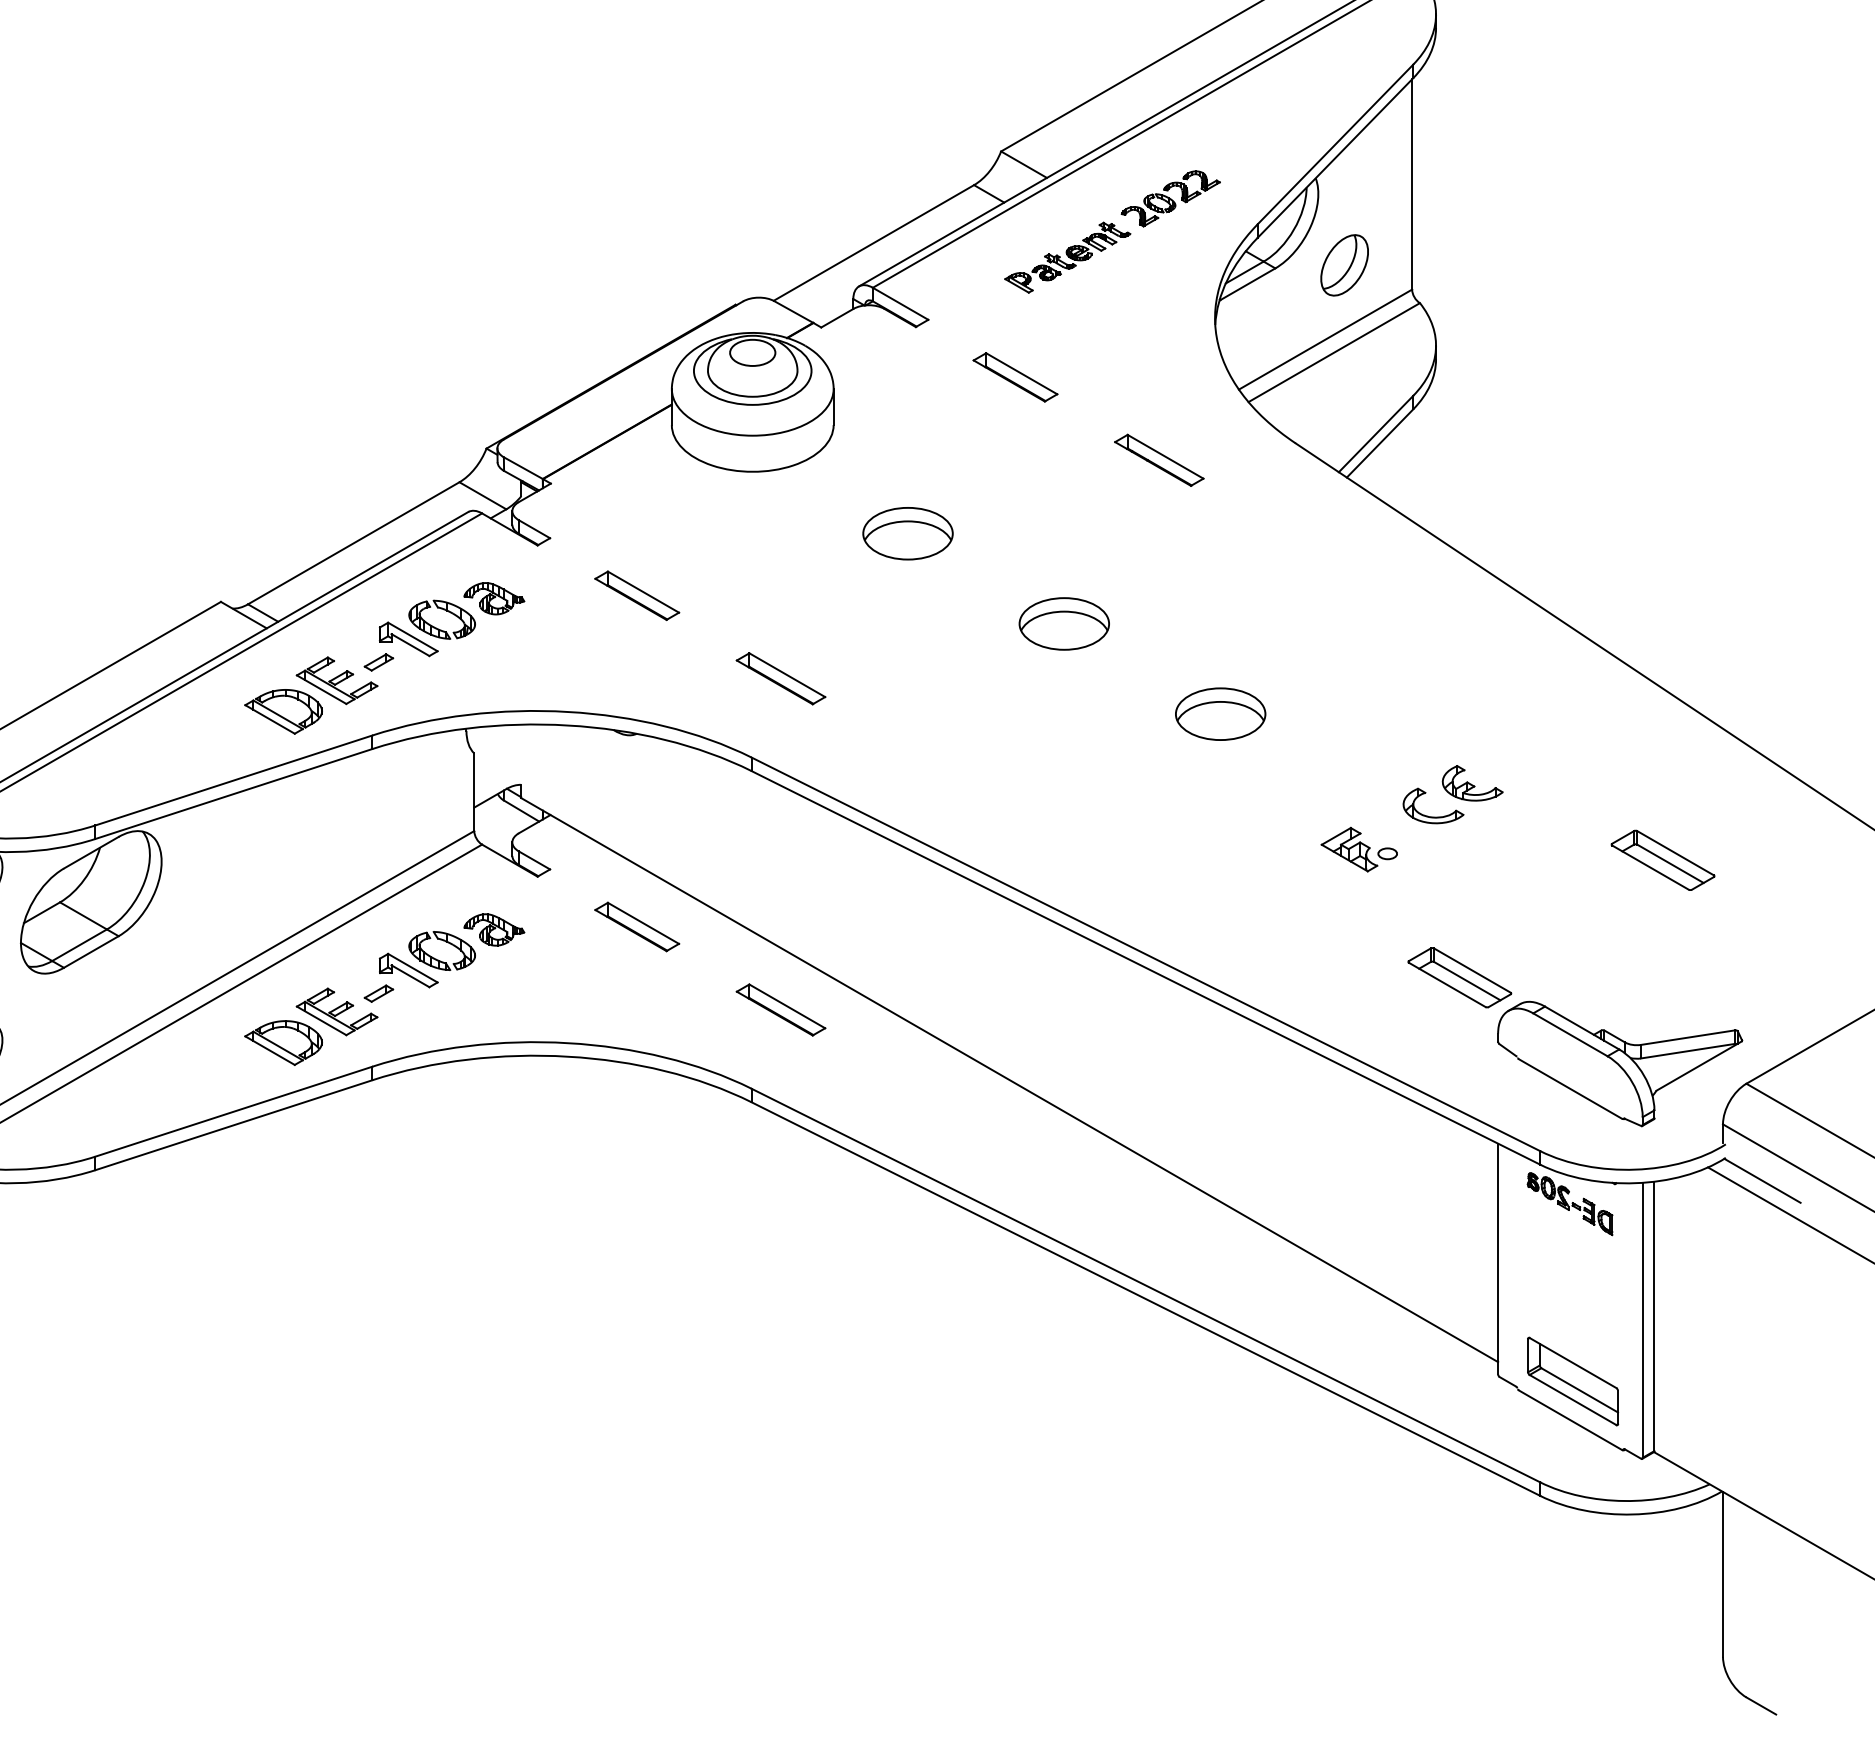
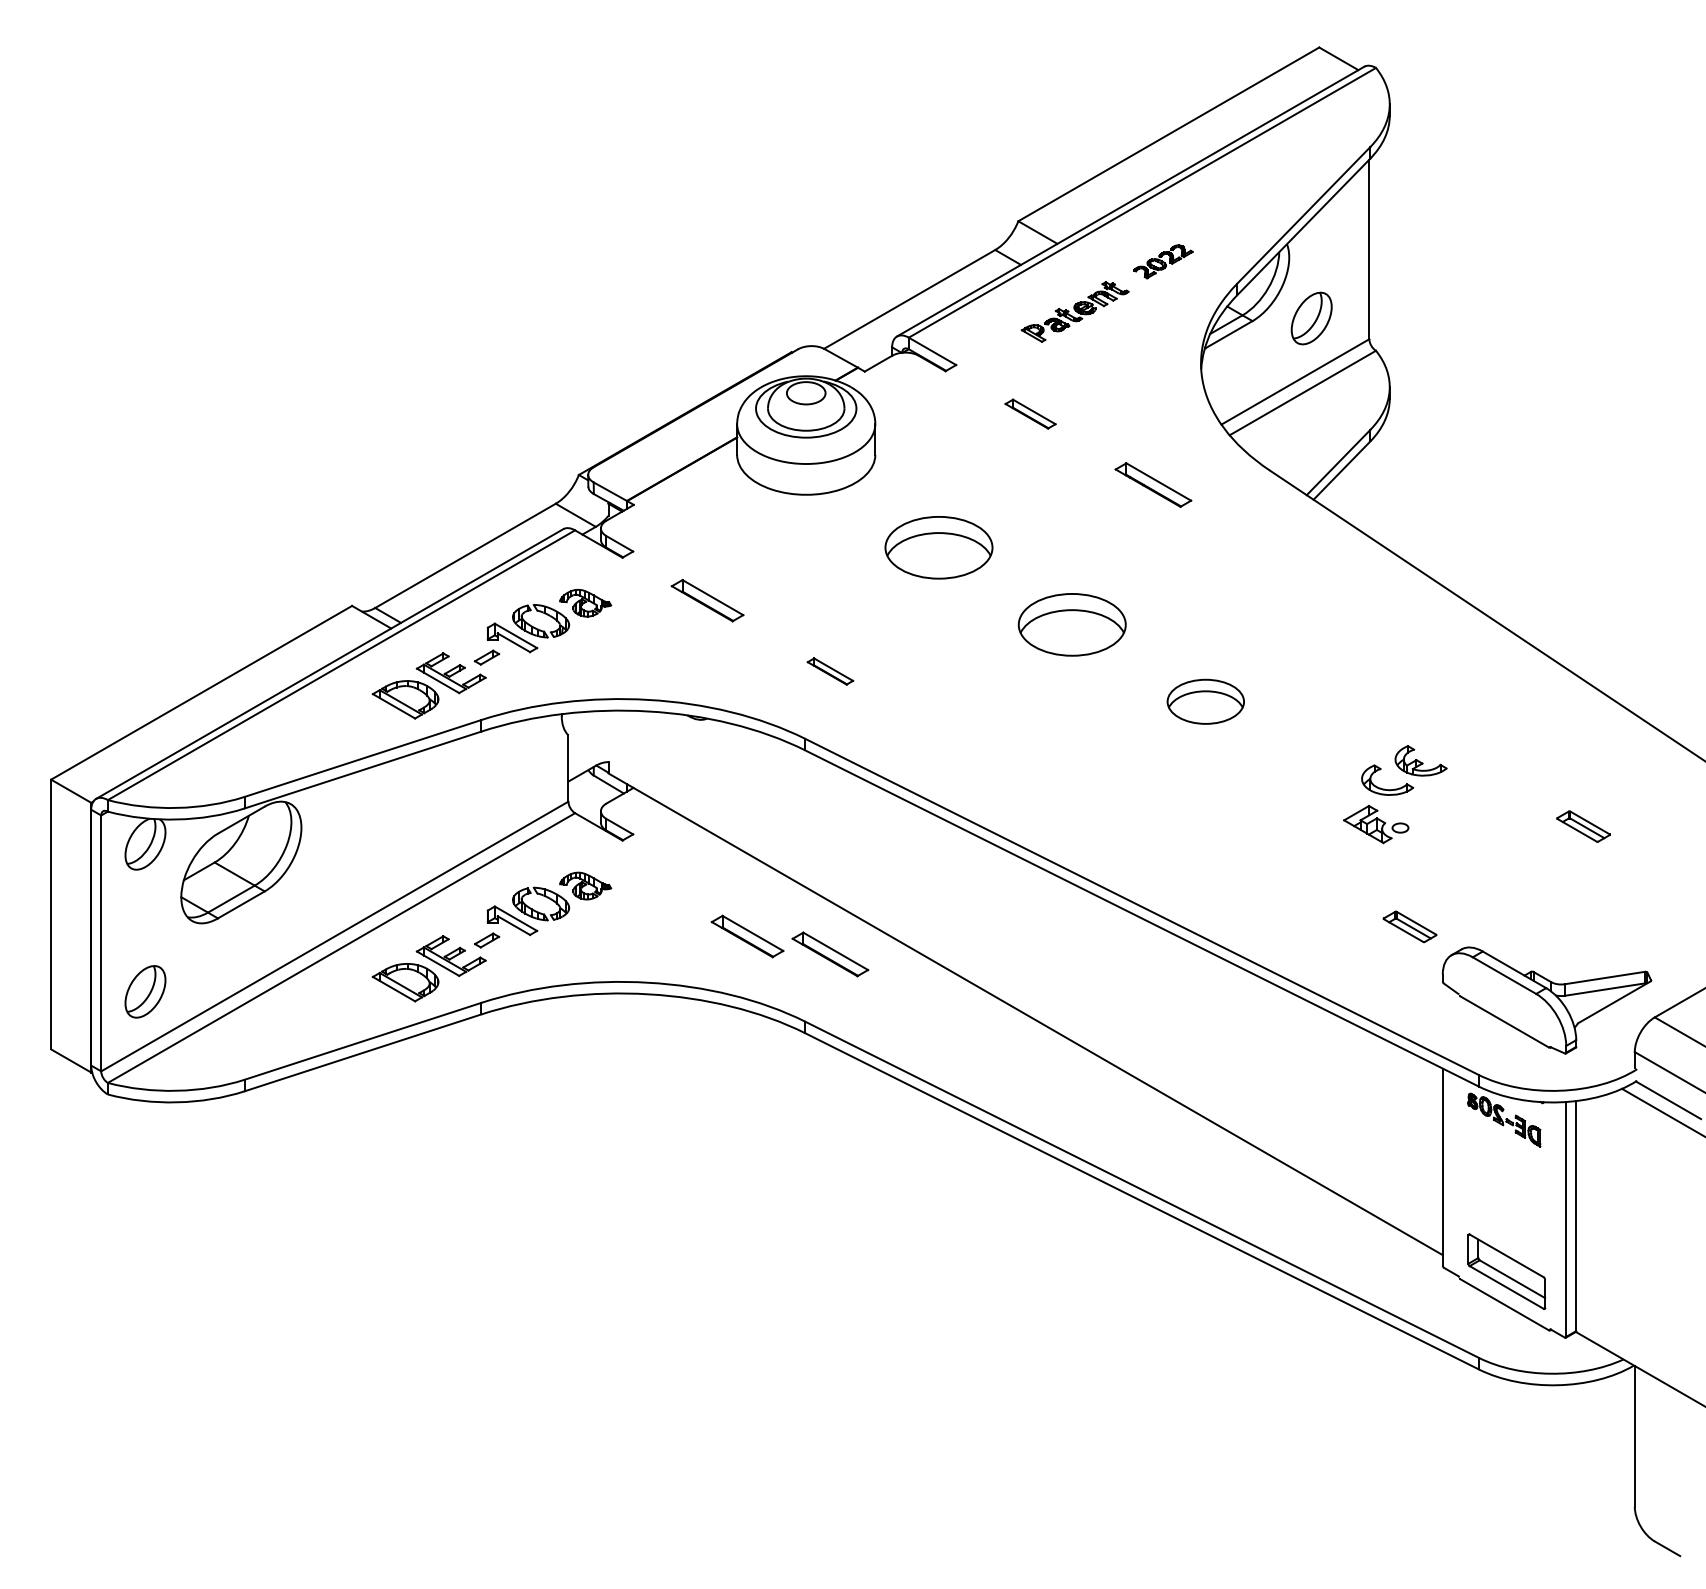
part: (1171, 198) -> (1163, 261), size x0.7
part: (1015, 376) -> (1030, 413), size x0.7
part: (907, 533) -> (938, 547), size x1.4
part: (1064, 623) -> (1072, 624), size x1.4
part: (781, 678) -> (830, 671), size x0.6
part: (1359, 849) -> (1376, 824), moved
part: (1662, 860) -> (1583, 826), size x0.6
part: (637, 926) -> (747, 936), moved
part: (1459, 977) -> (1409, 926), size x0.6

